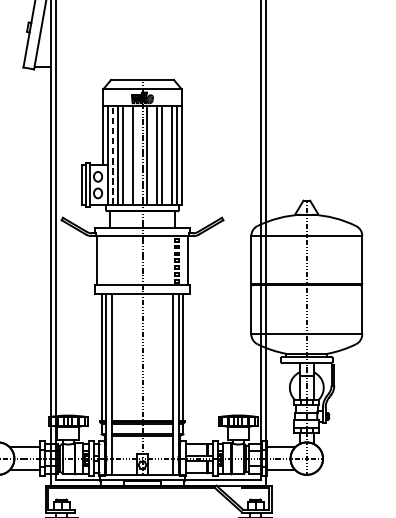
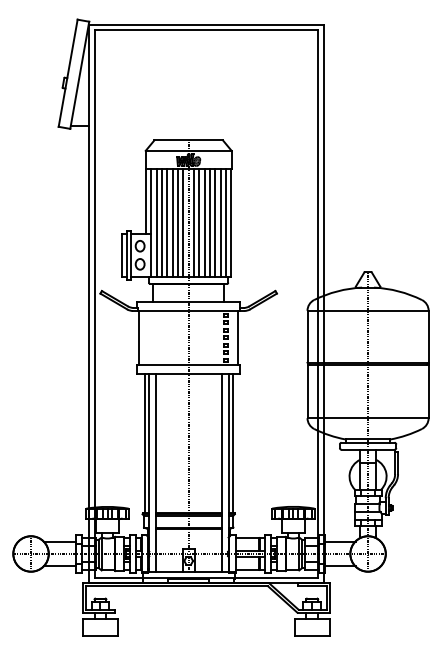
line: (127, 155) -> (172, 222), added
line: (137, 155) -> (183, 222), added
line: (152, 155) -> (199, 222), added
line: (167, 155) -> (215, 222), added
line: (113, 156) -> (156, 223), dashed -> solid

